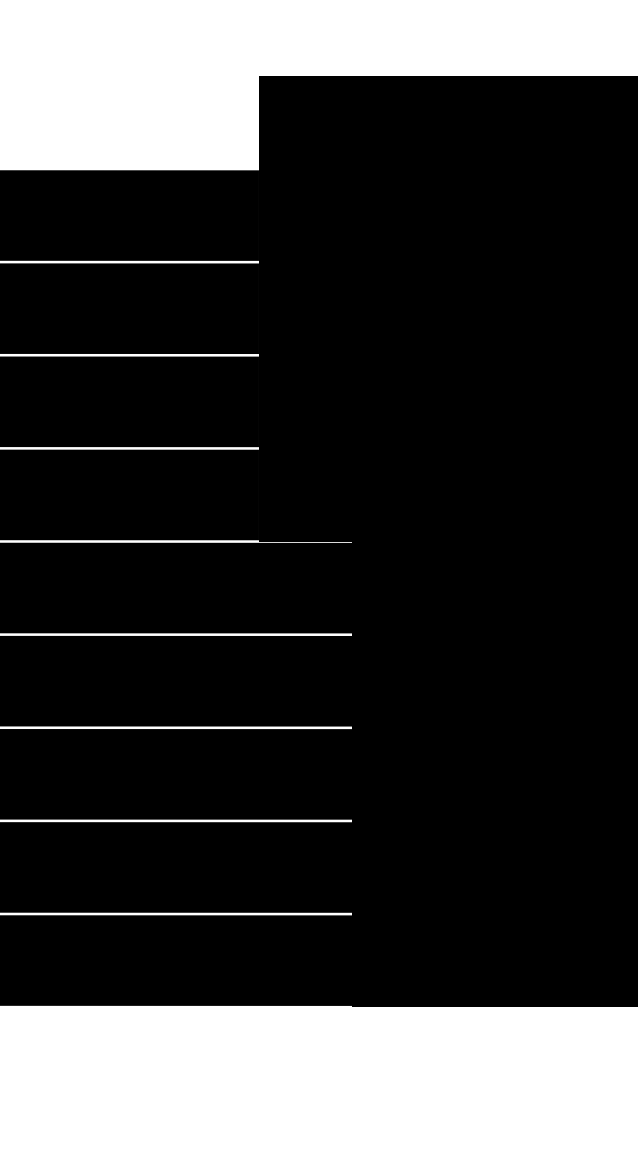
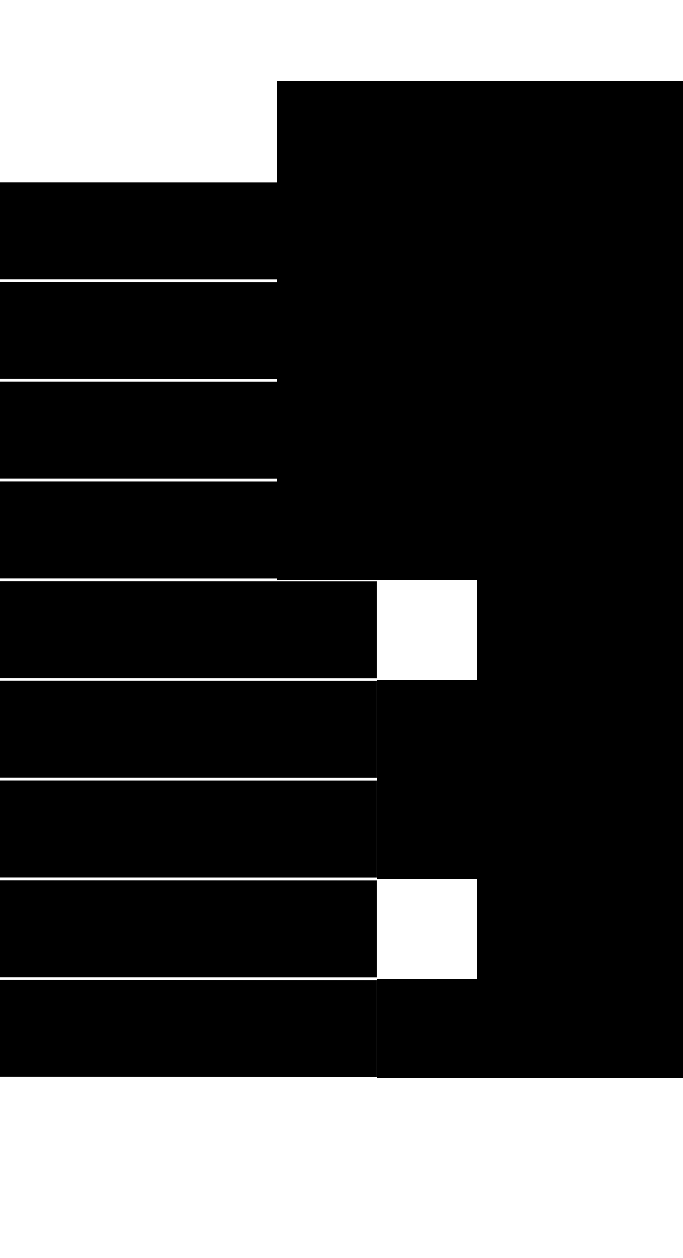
fill: (399, 587) -> (427, 629), removed
fill: (399, 867) -> (427, 928), removed

